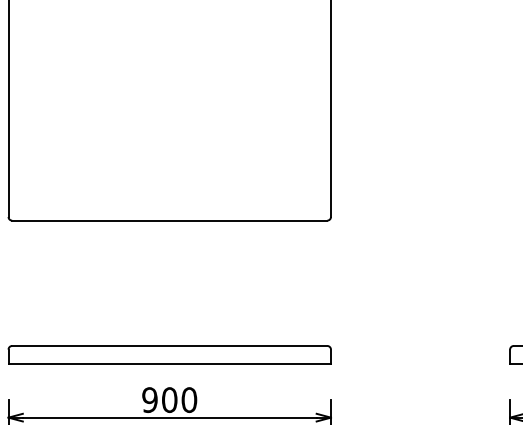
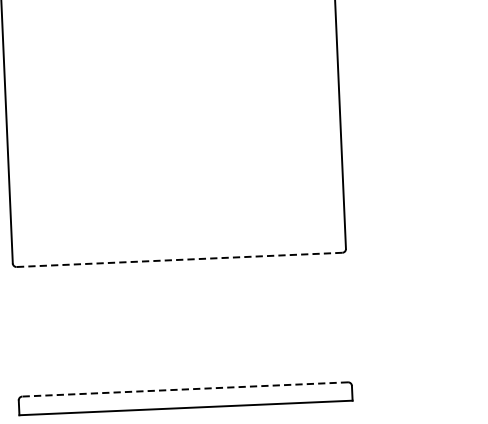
line: (169, 220) -> (179, 259), solid -> dashed
line: (169, 346) -> (184, 389), solid -> dashed

